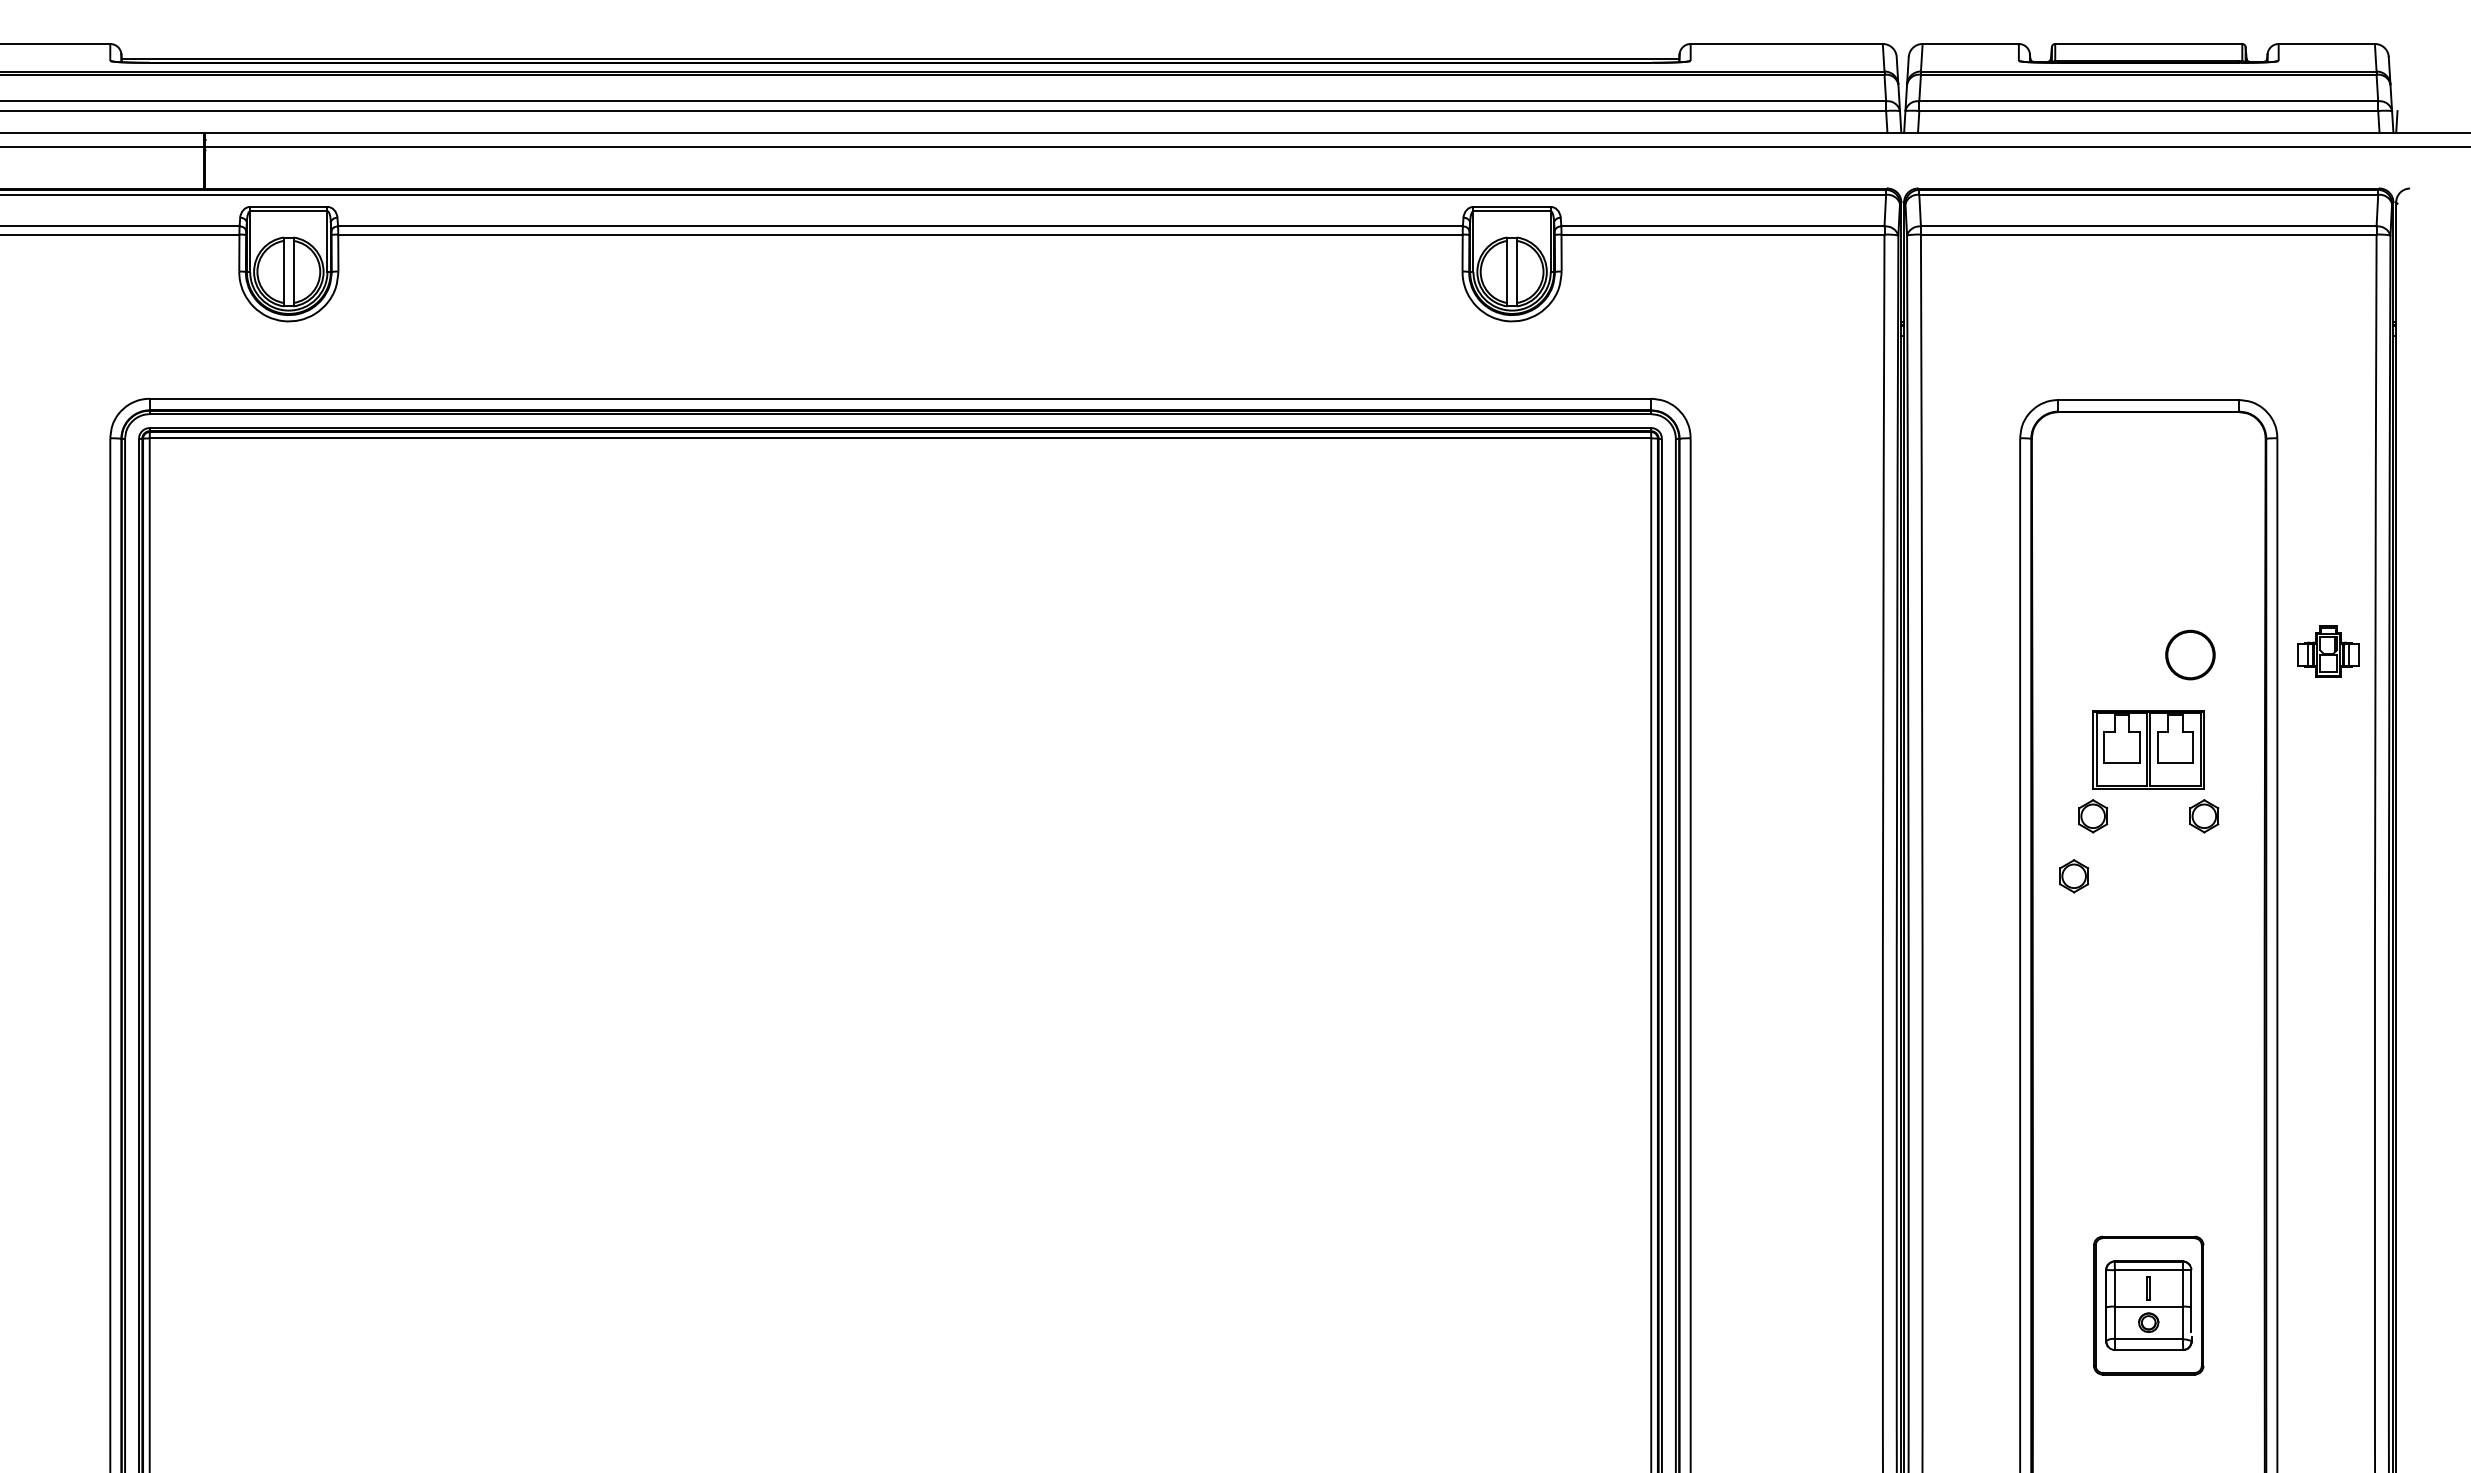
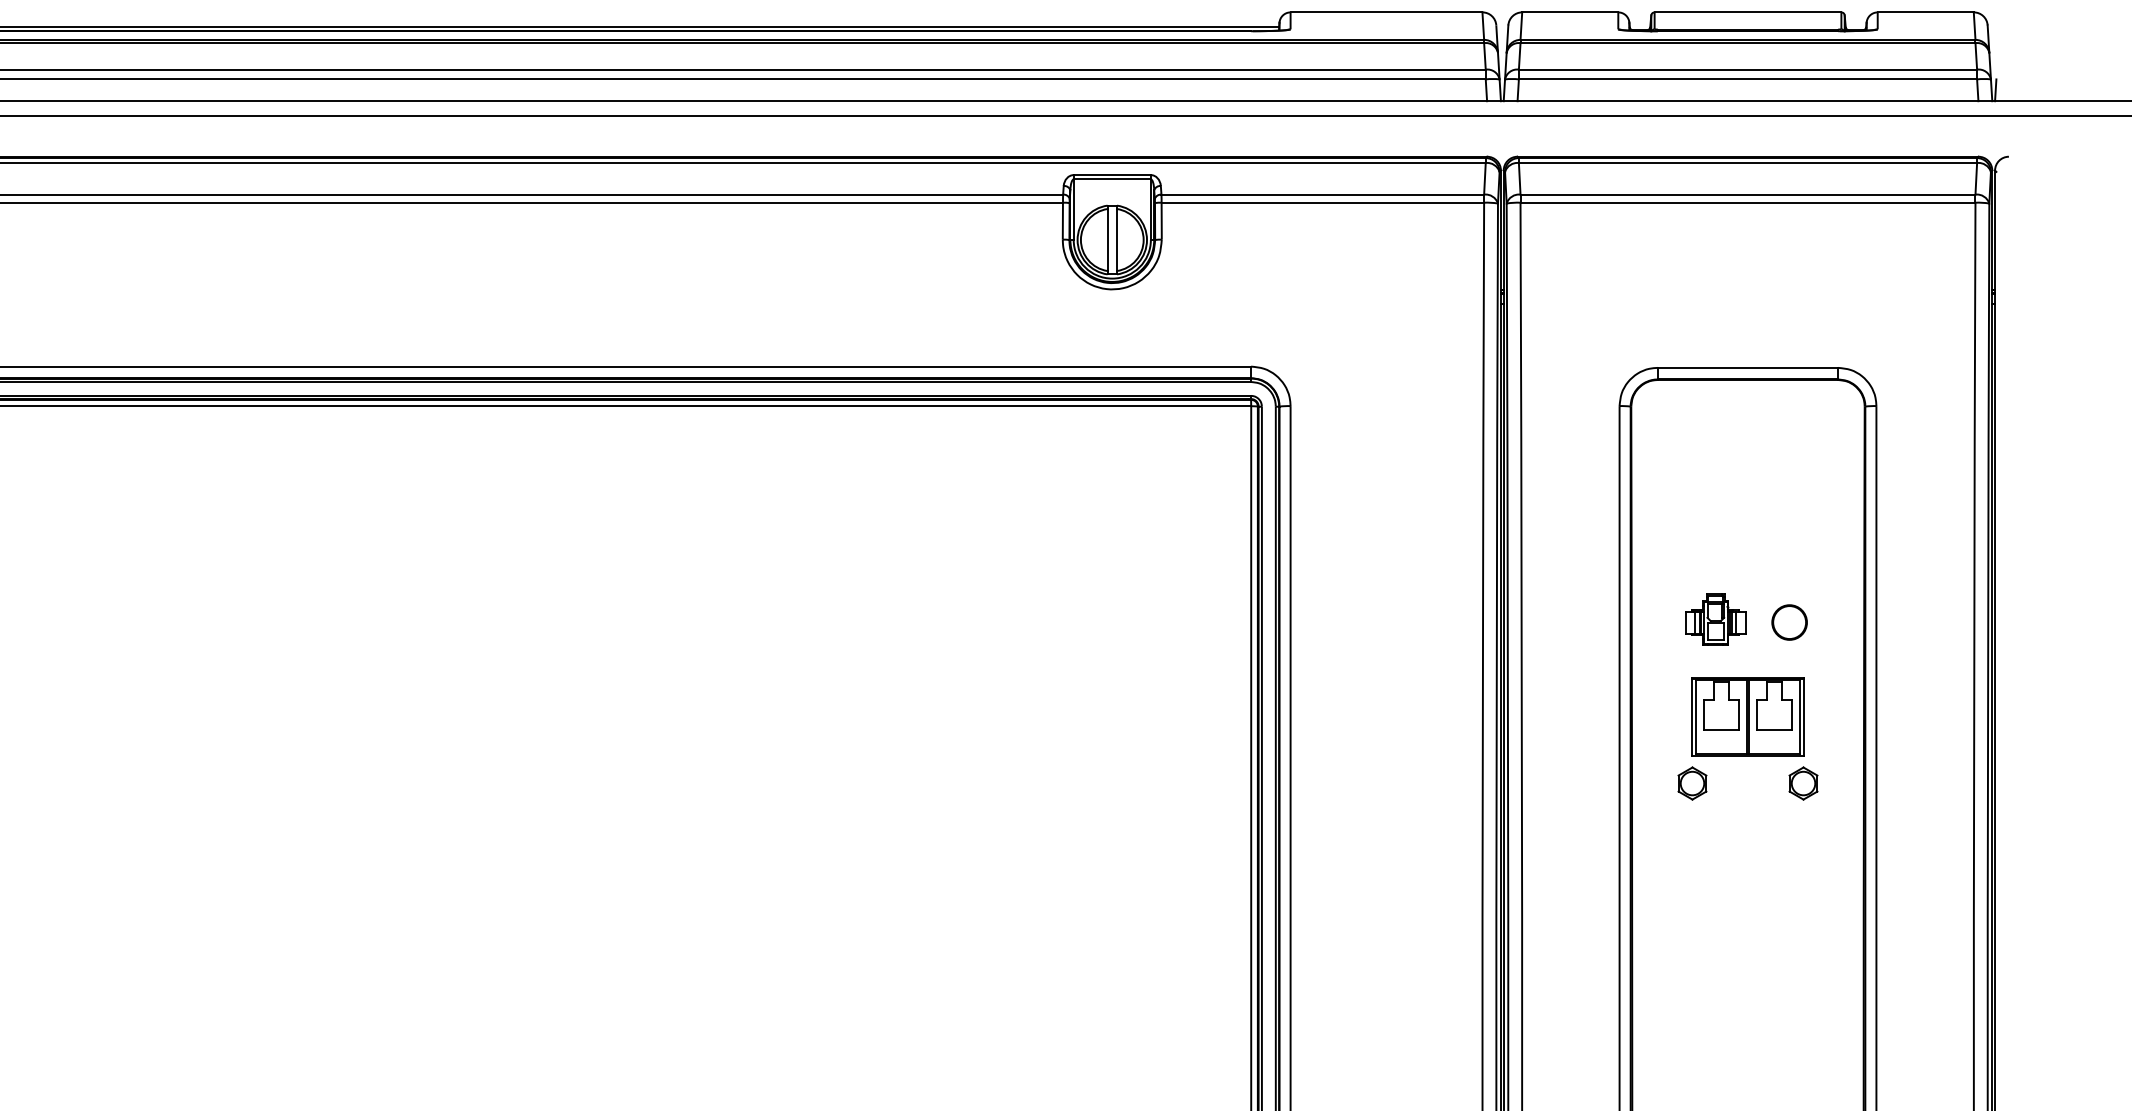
part: (2328, 651) -> (1715, 618), moved
part: (2190, 654) -> (1789, 621), size x0.71
part: (2074, 876) -> (1673, 843), removed

